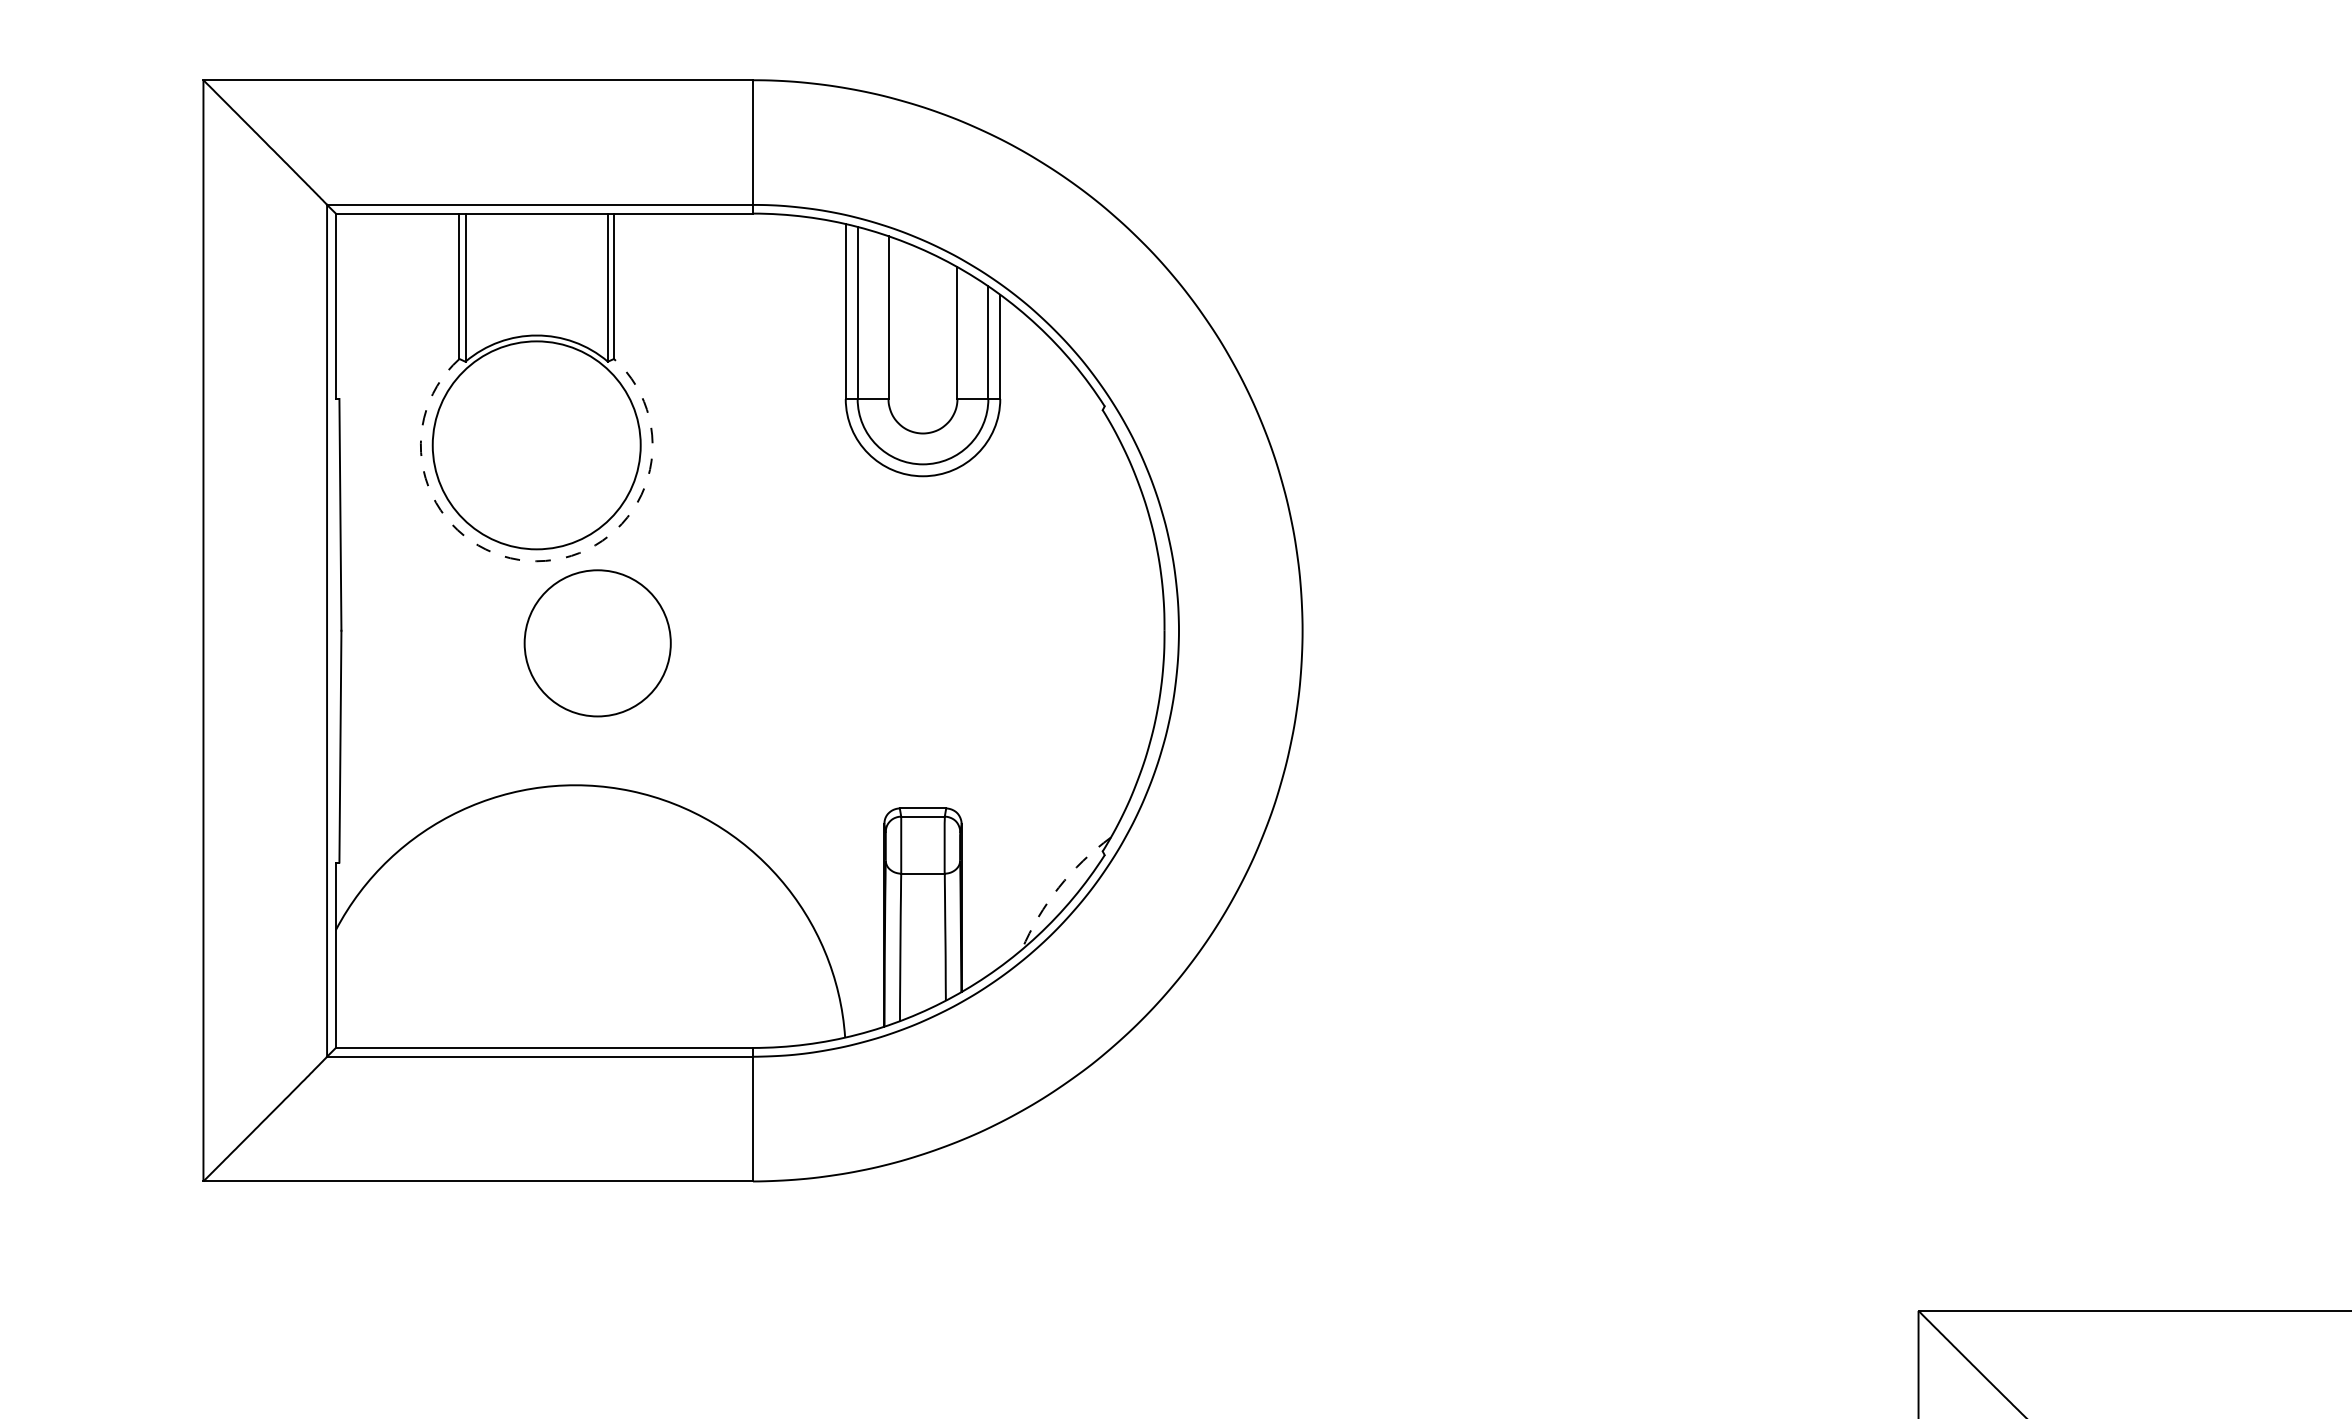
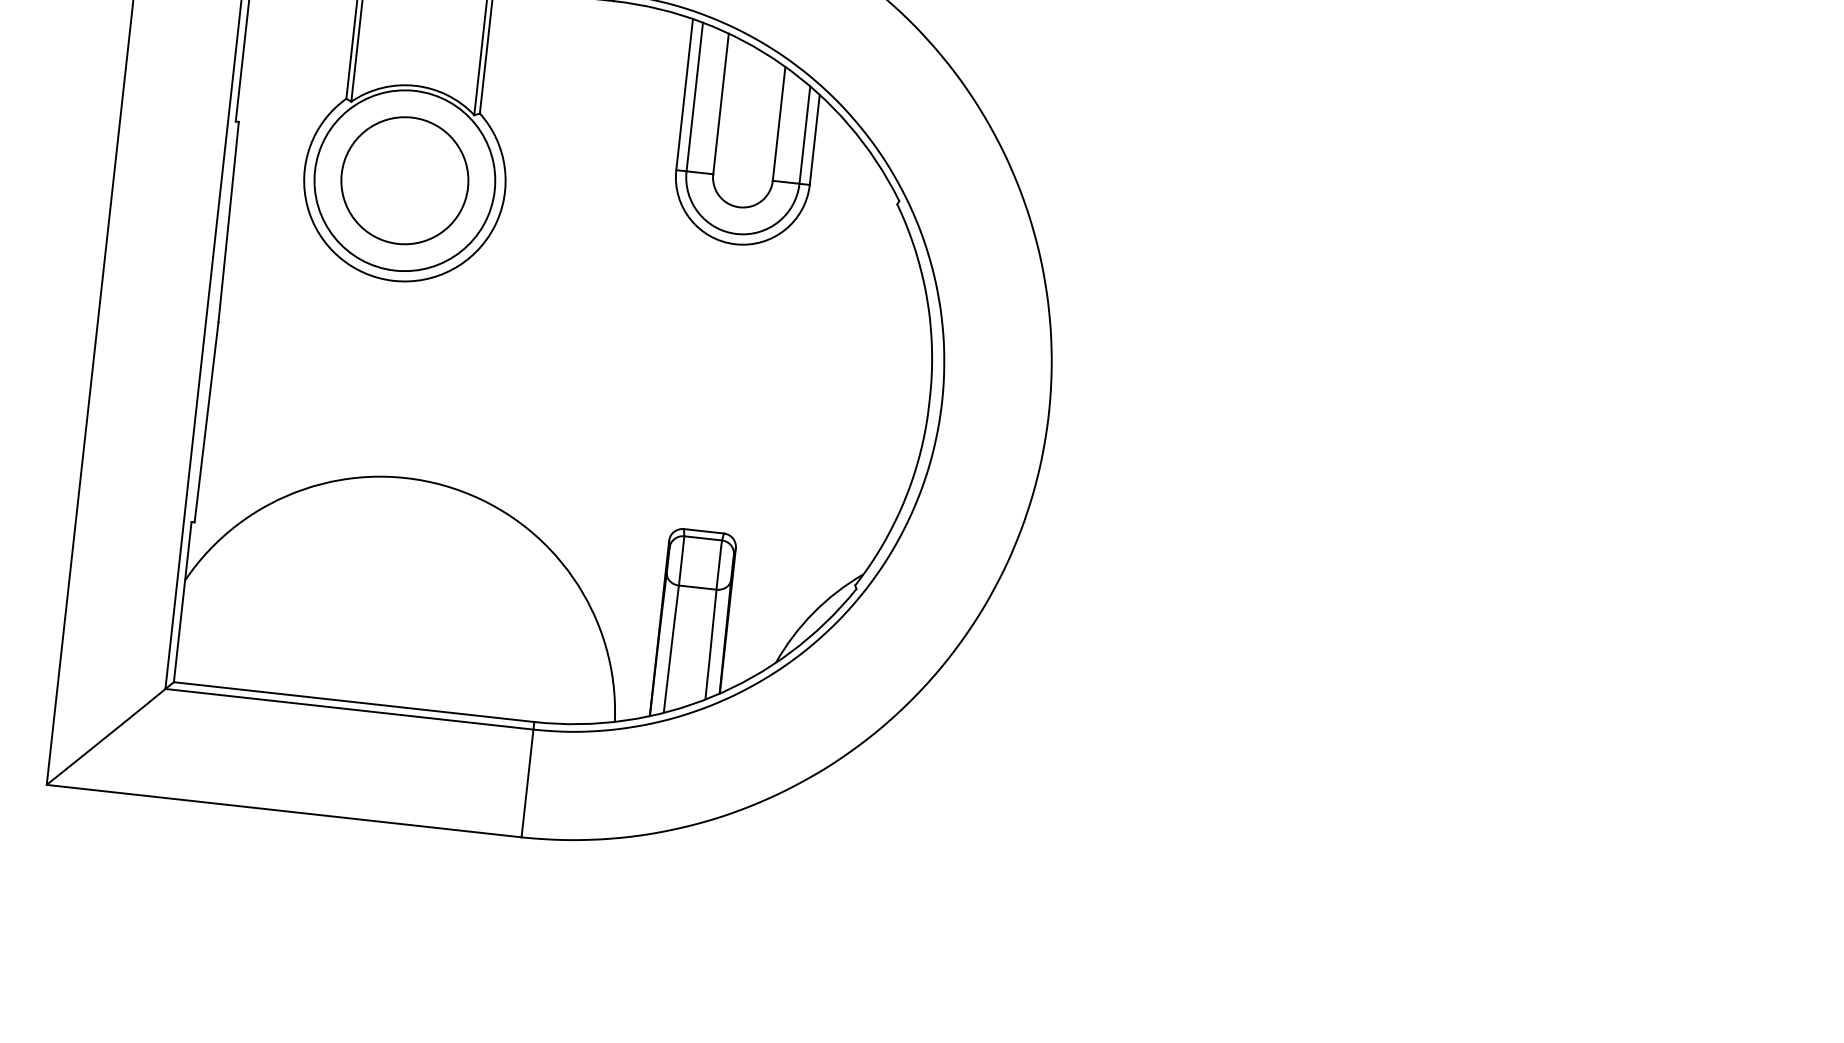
arc: (536, 561) -> (393, 281), dashed -> solid
circle: (597, 643) -> (404, 180), moved
arc: (1058, 887) -> (813, 612), dashed -> solid

